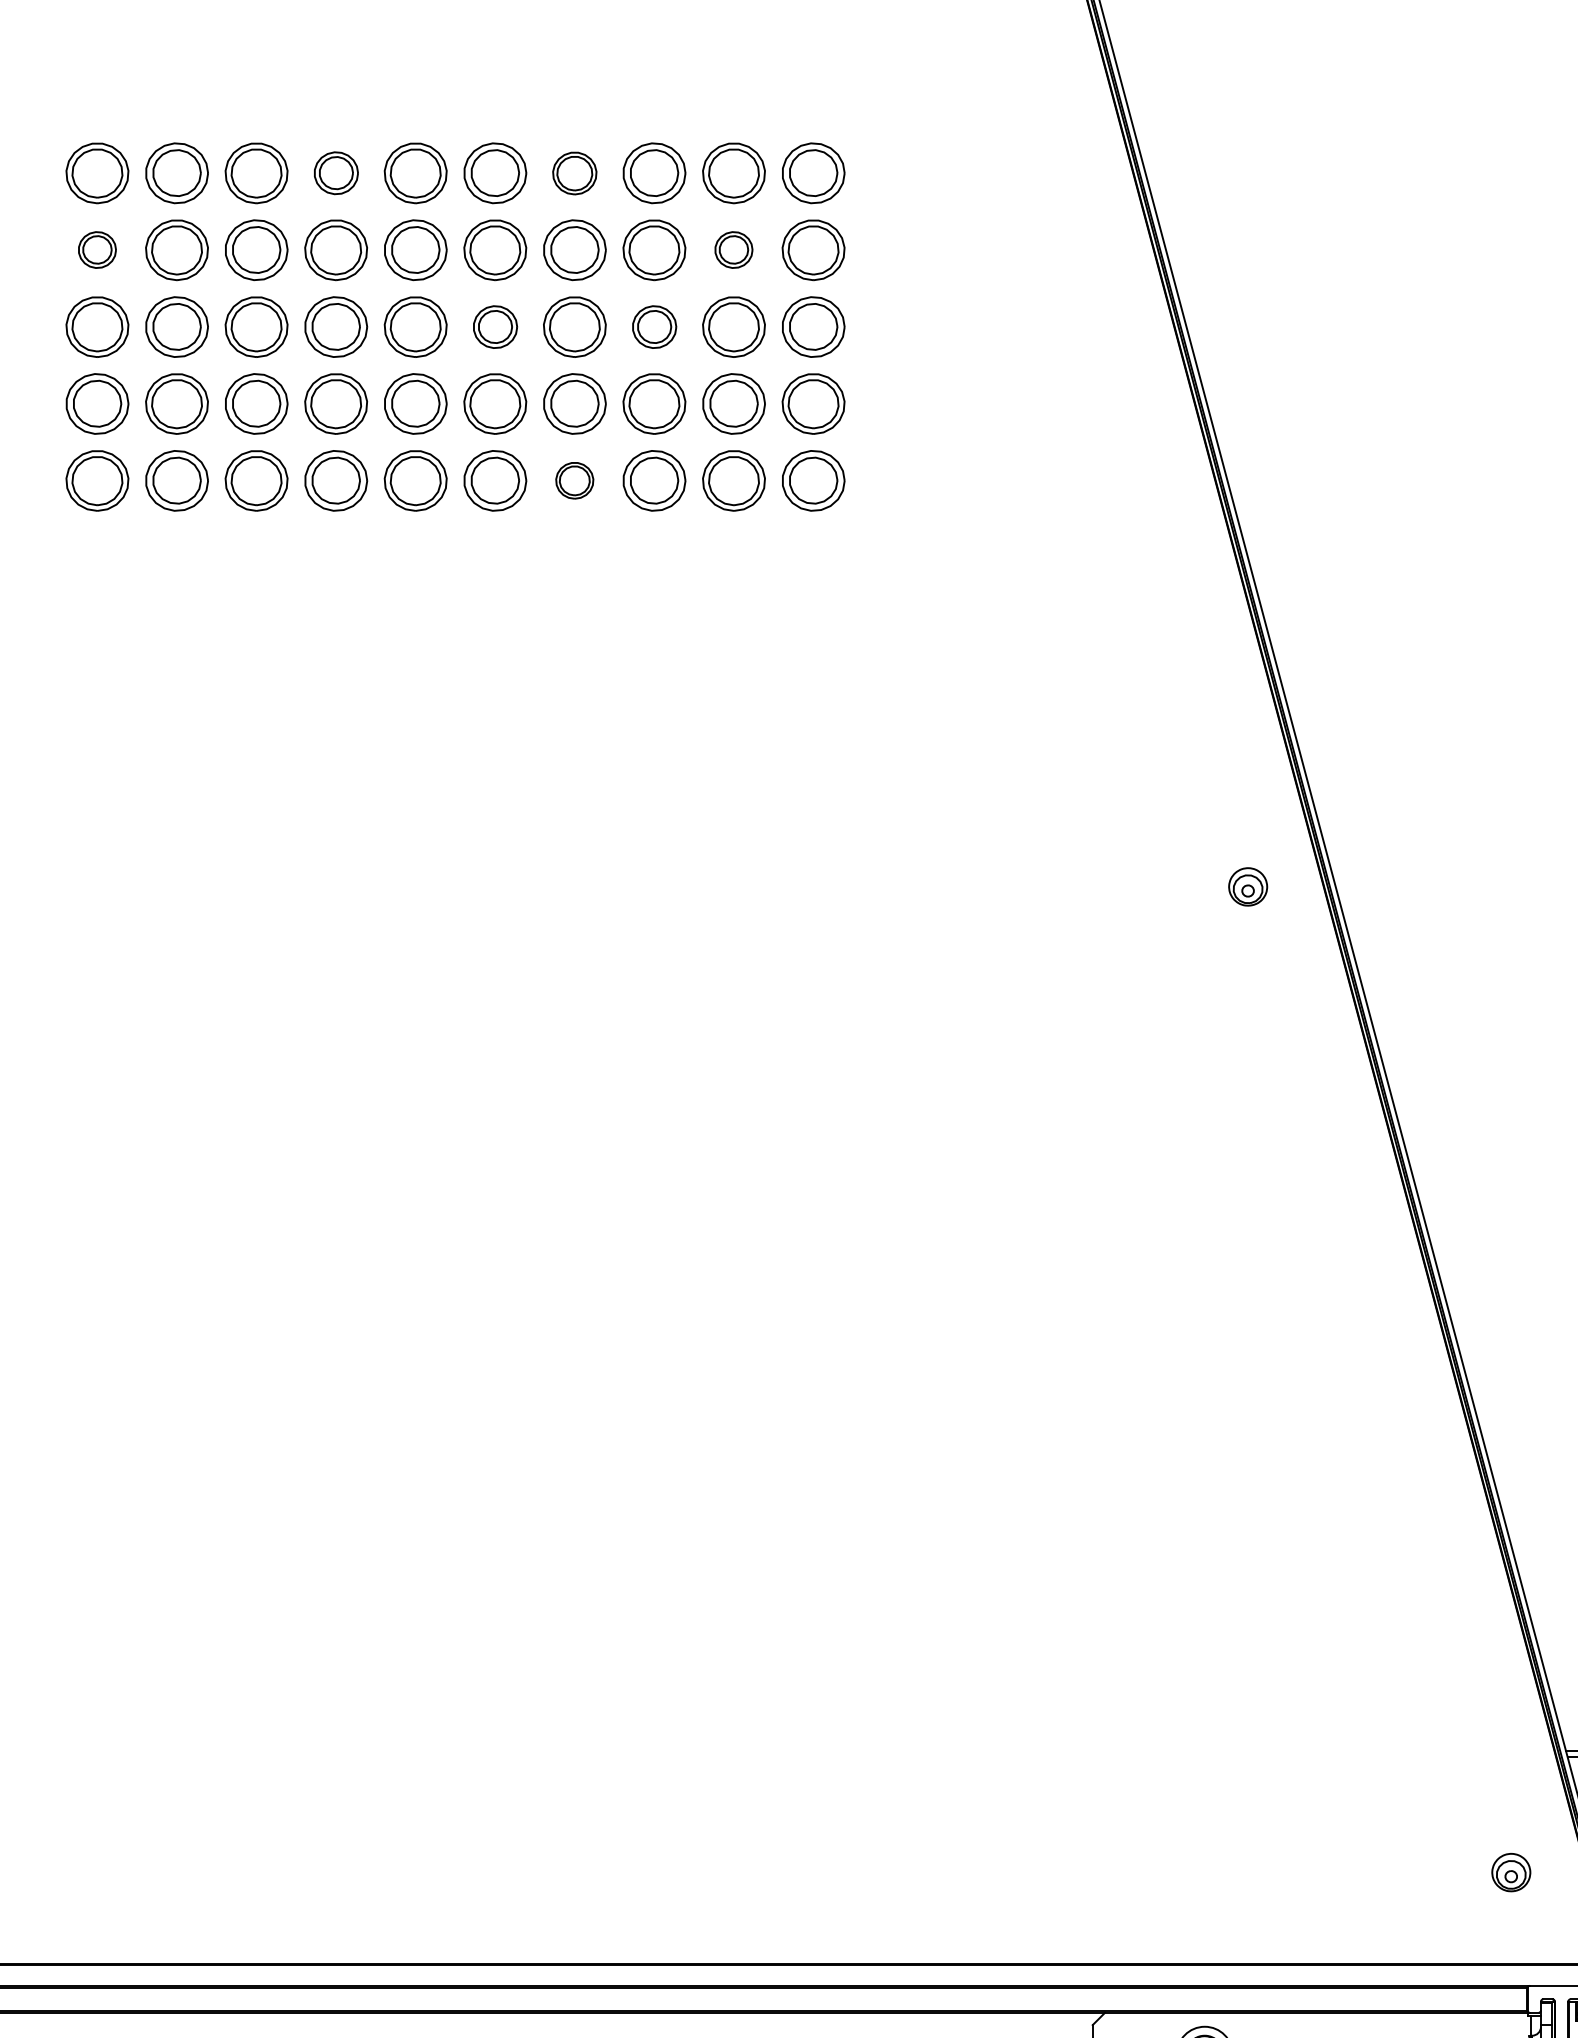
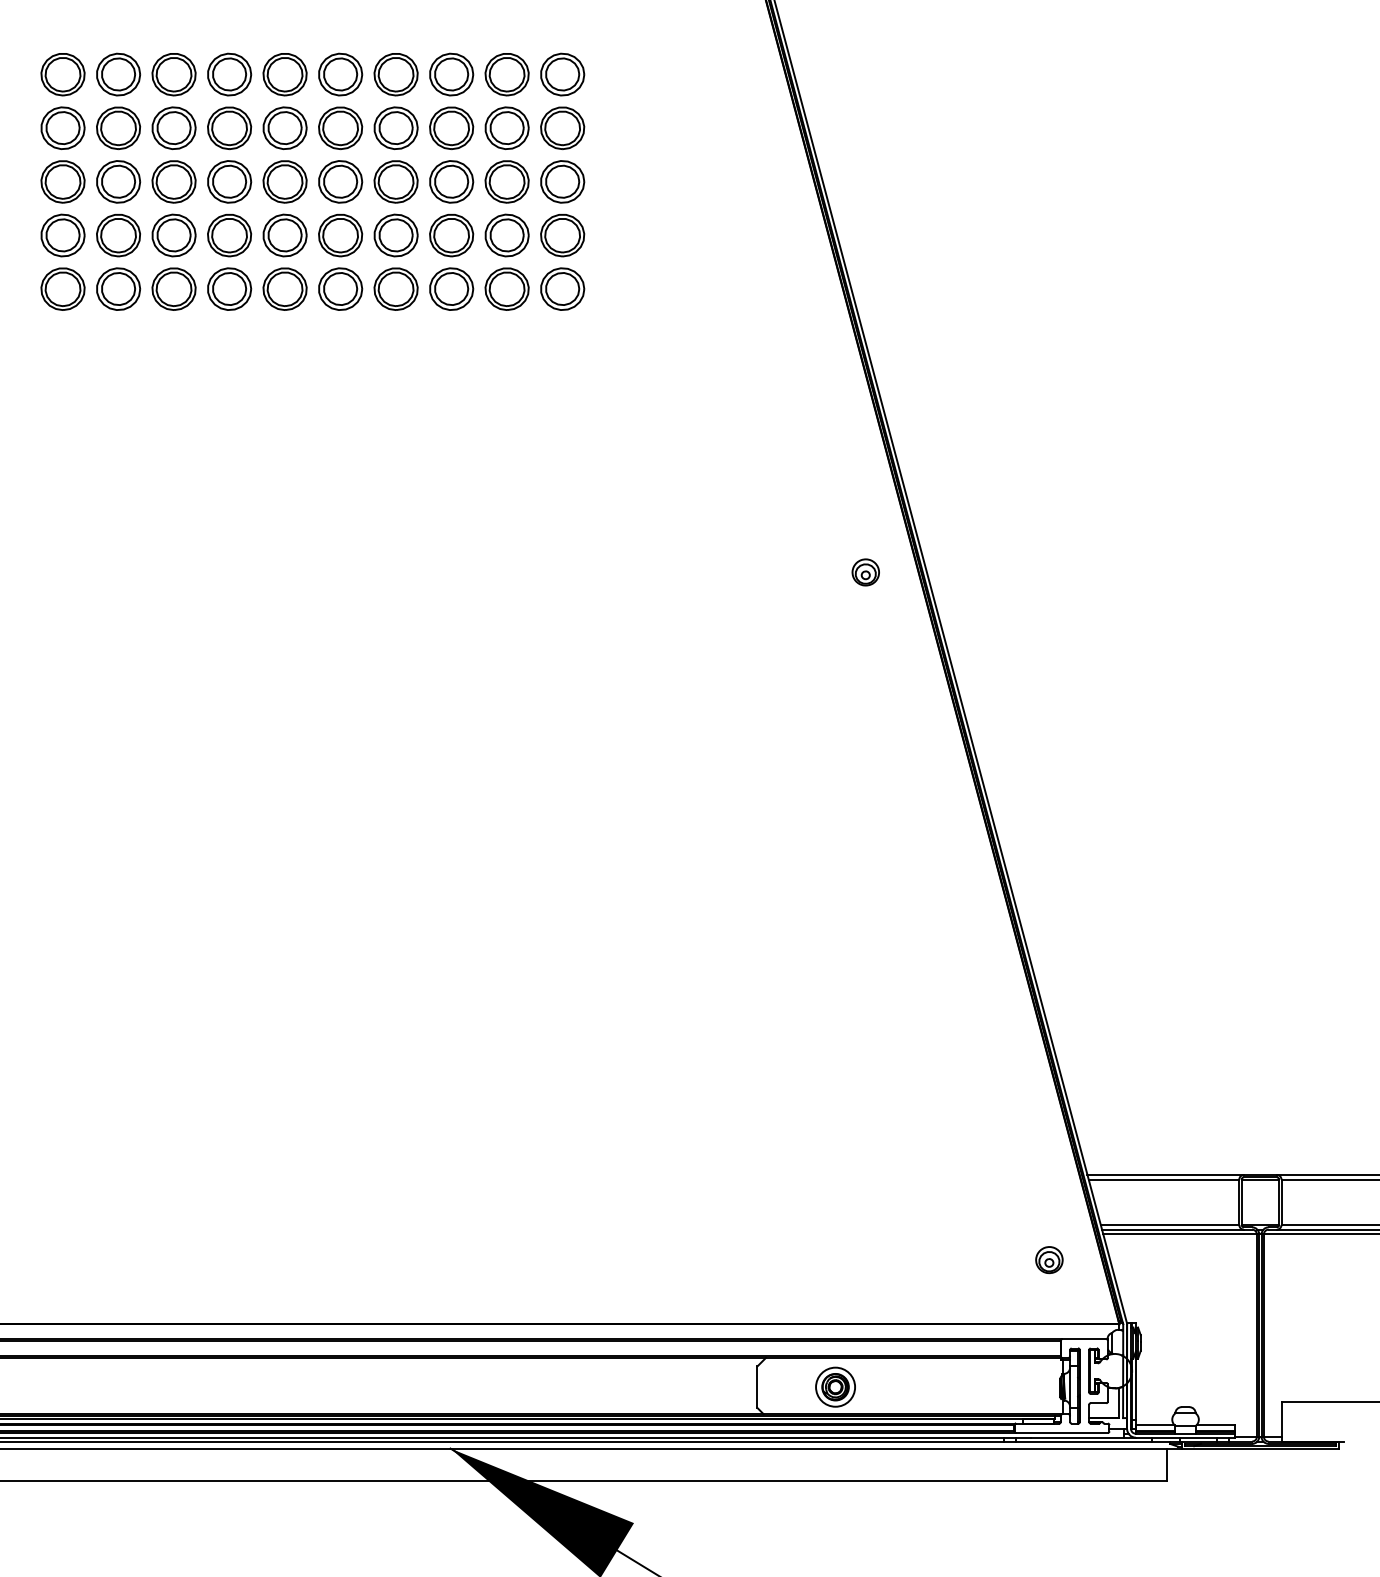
part: (336, 173) -> (229, 74), size x1.43
part: (573, 173) -> (395, 74), size x1.43
part: (96, 249) -> (62, 127), size x1.67
part: (733, 249) -> (506, 127), size x1.67
part: (495, 326) -> (340, 181), size x1.43
part: (654, 326) -> (451, 181), size x1.43
part: (573, 479) -> (395, 288), size x1.67

